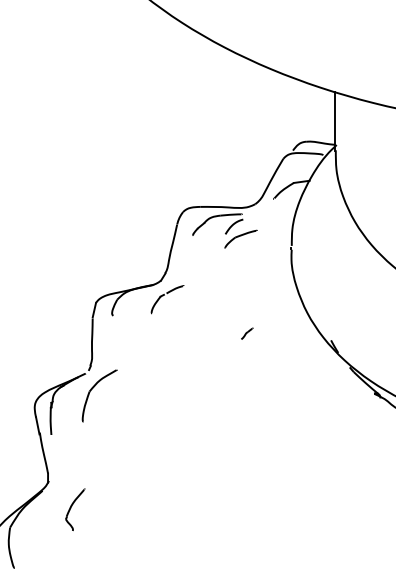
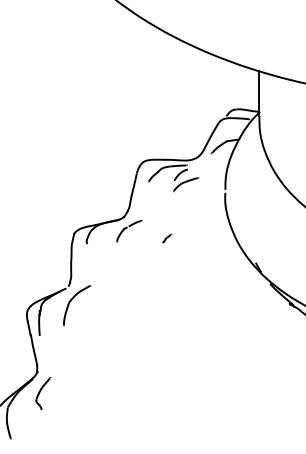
part: (247, 333) -> (167, 238), moved
part: (75, 509) -> (43, 393), moved

